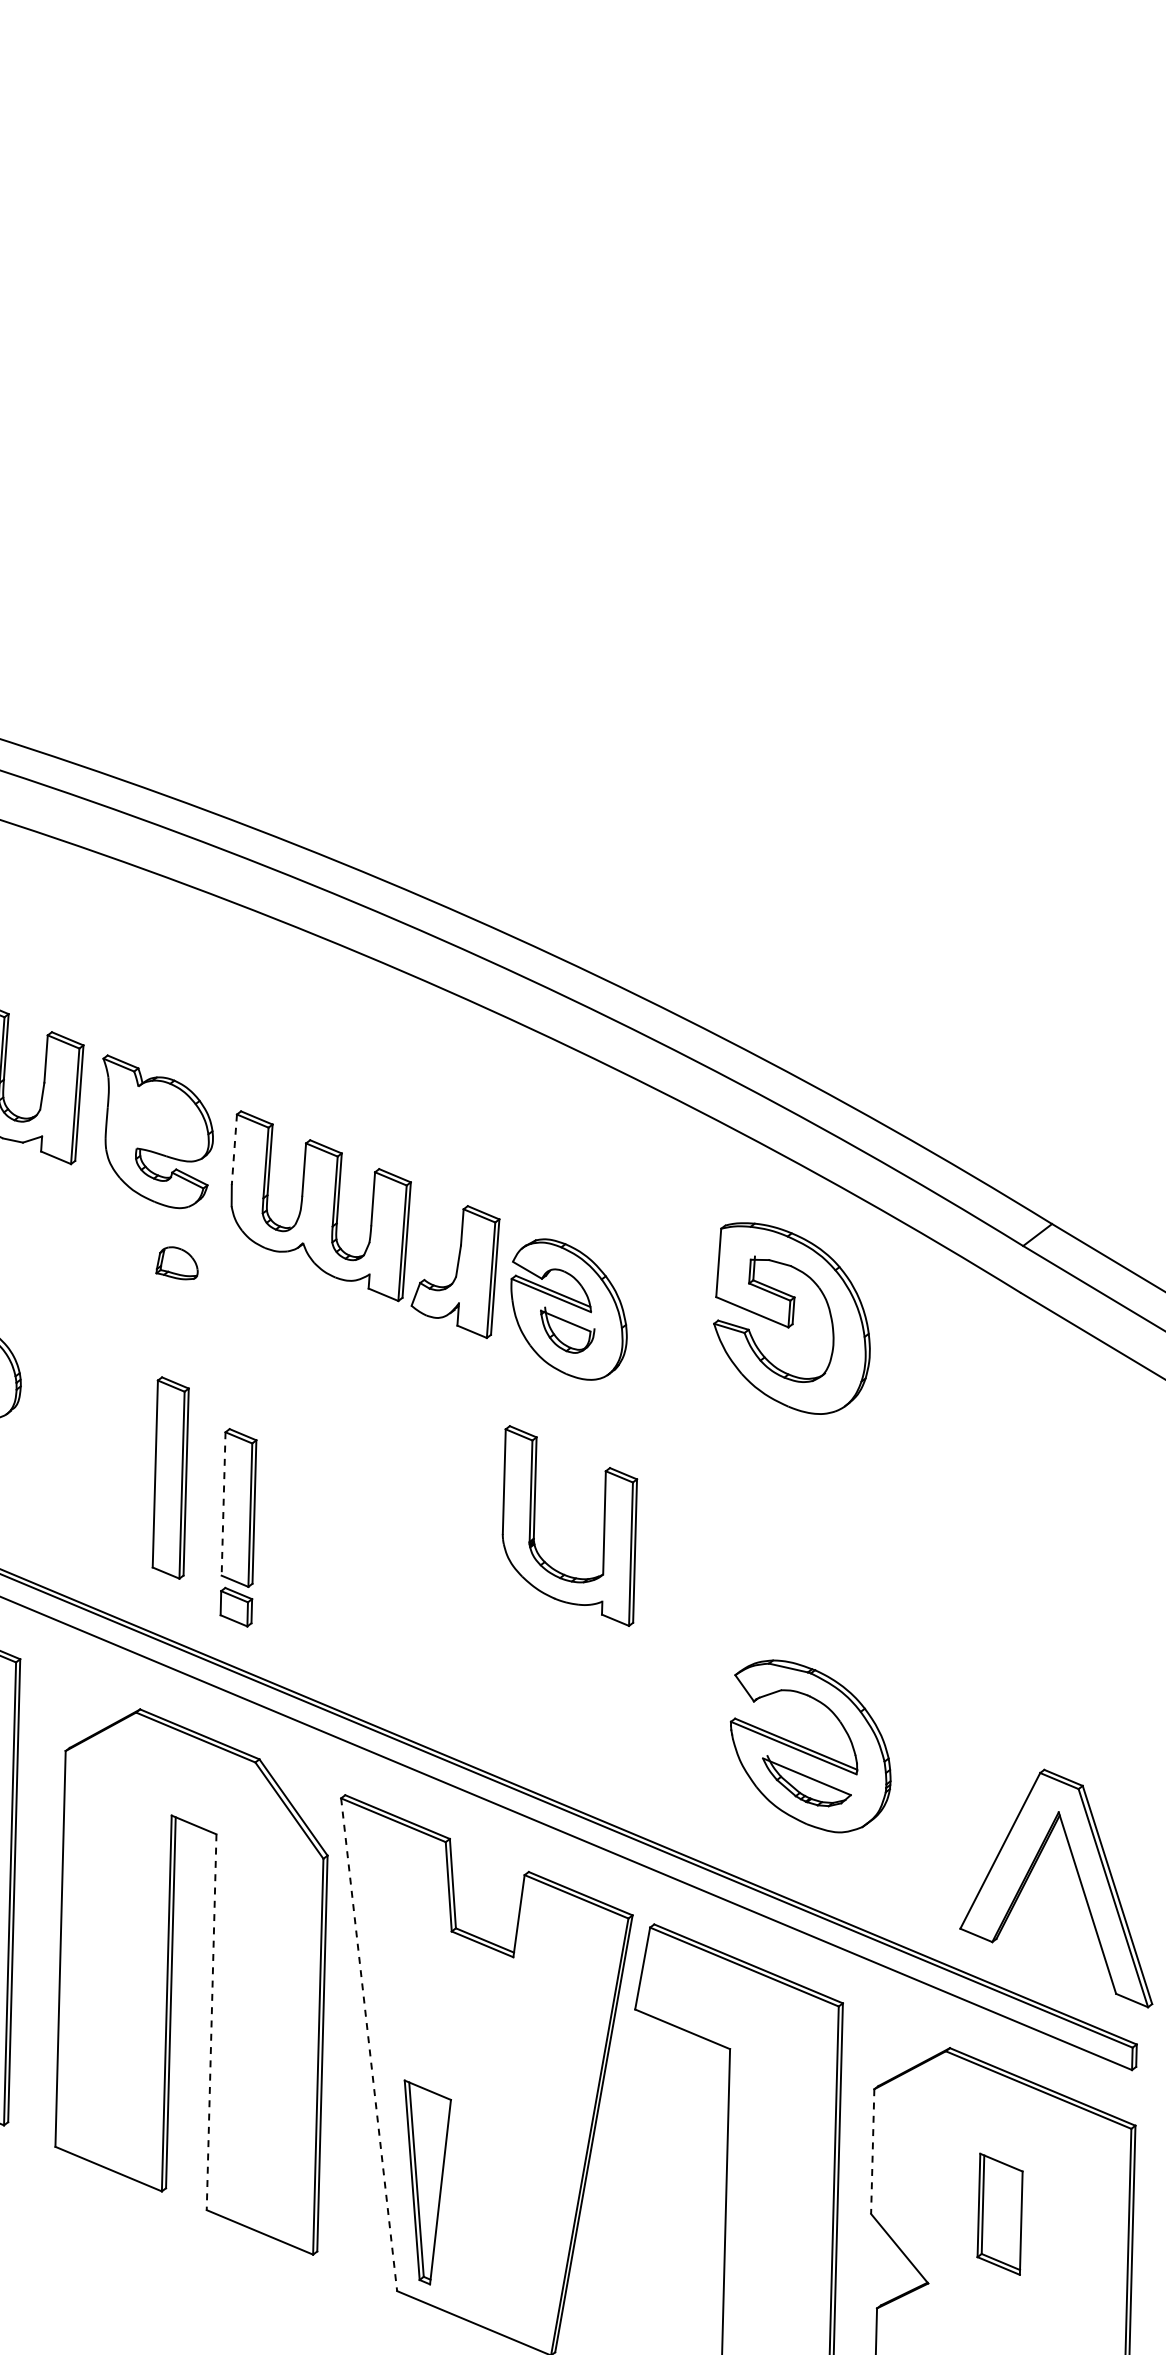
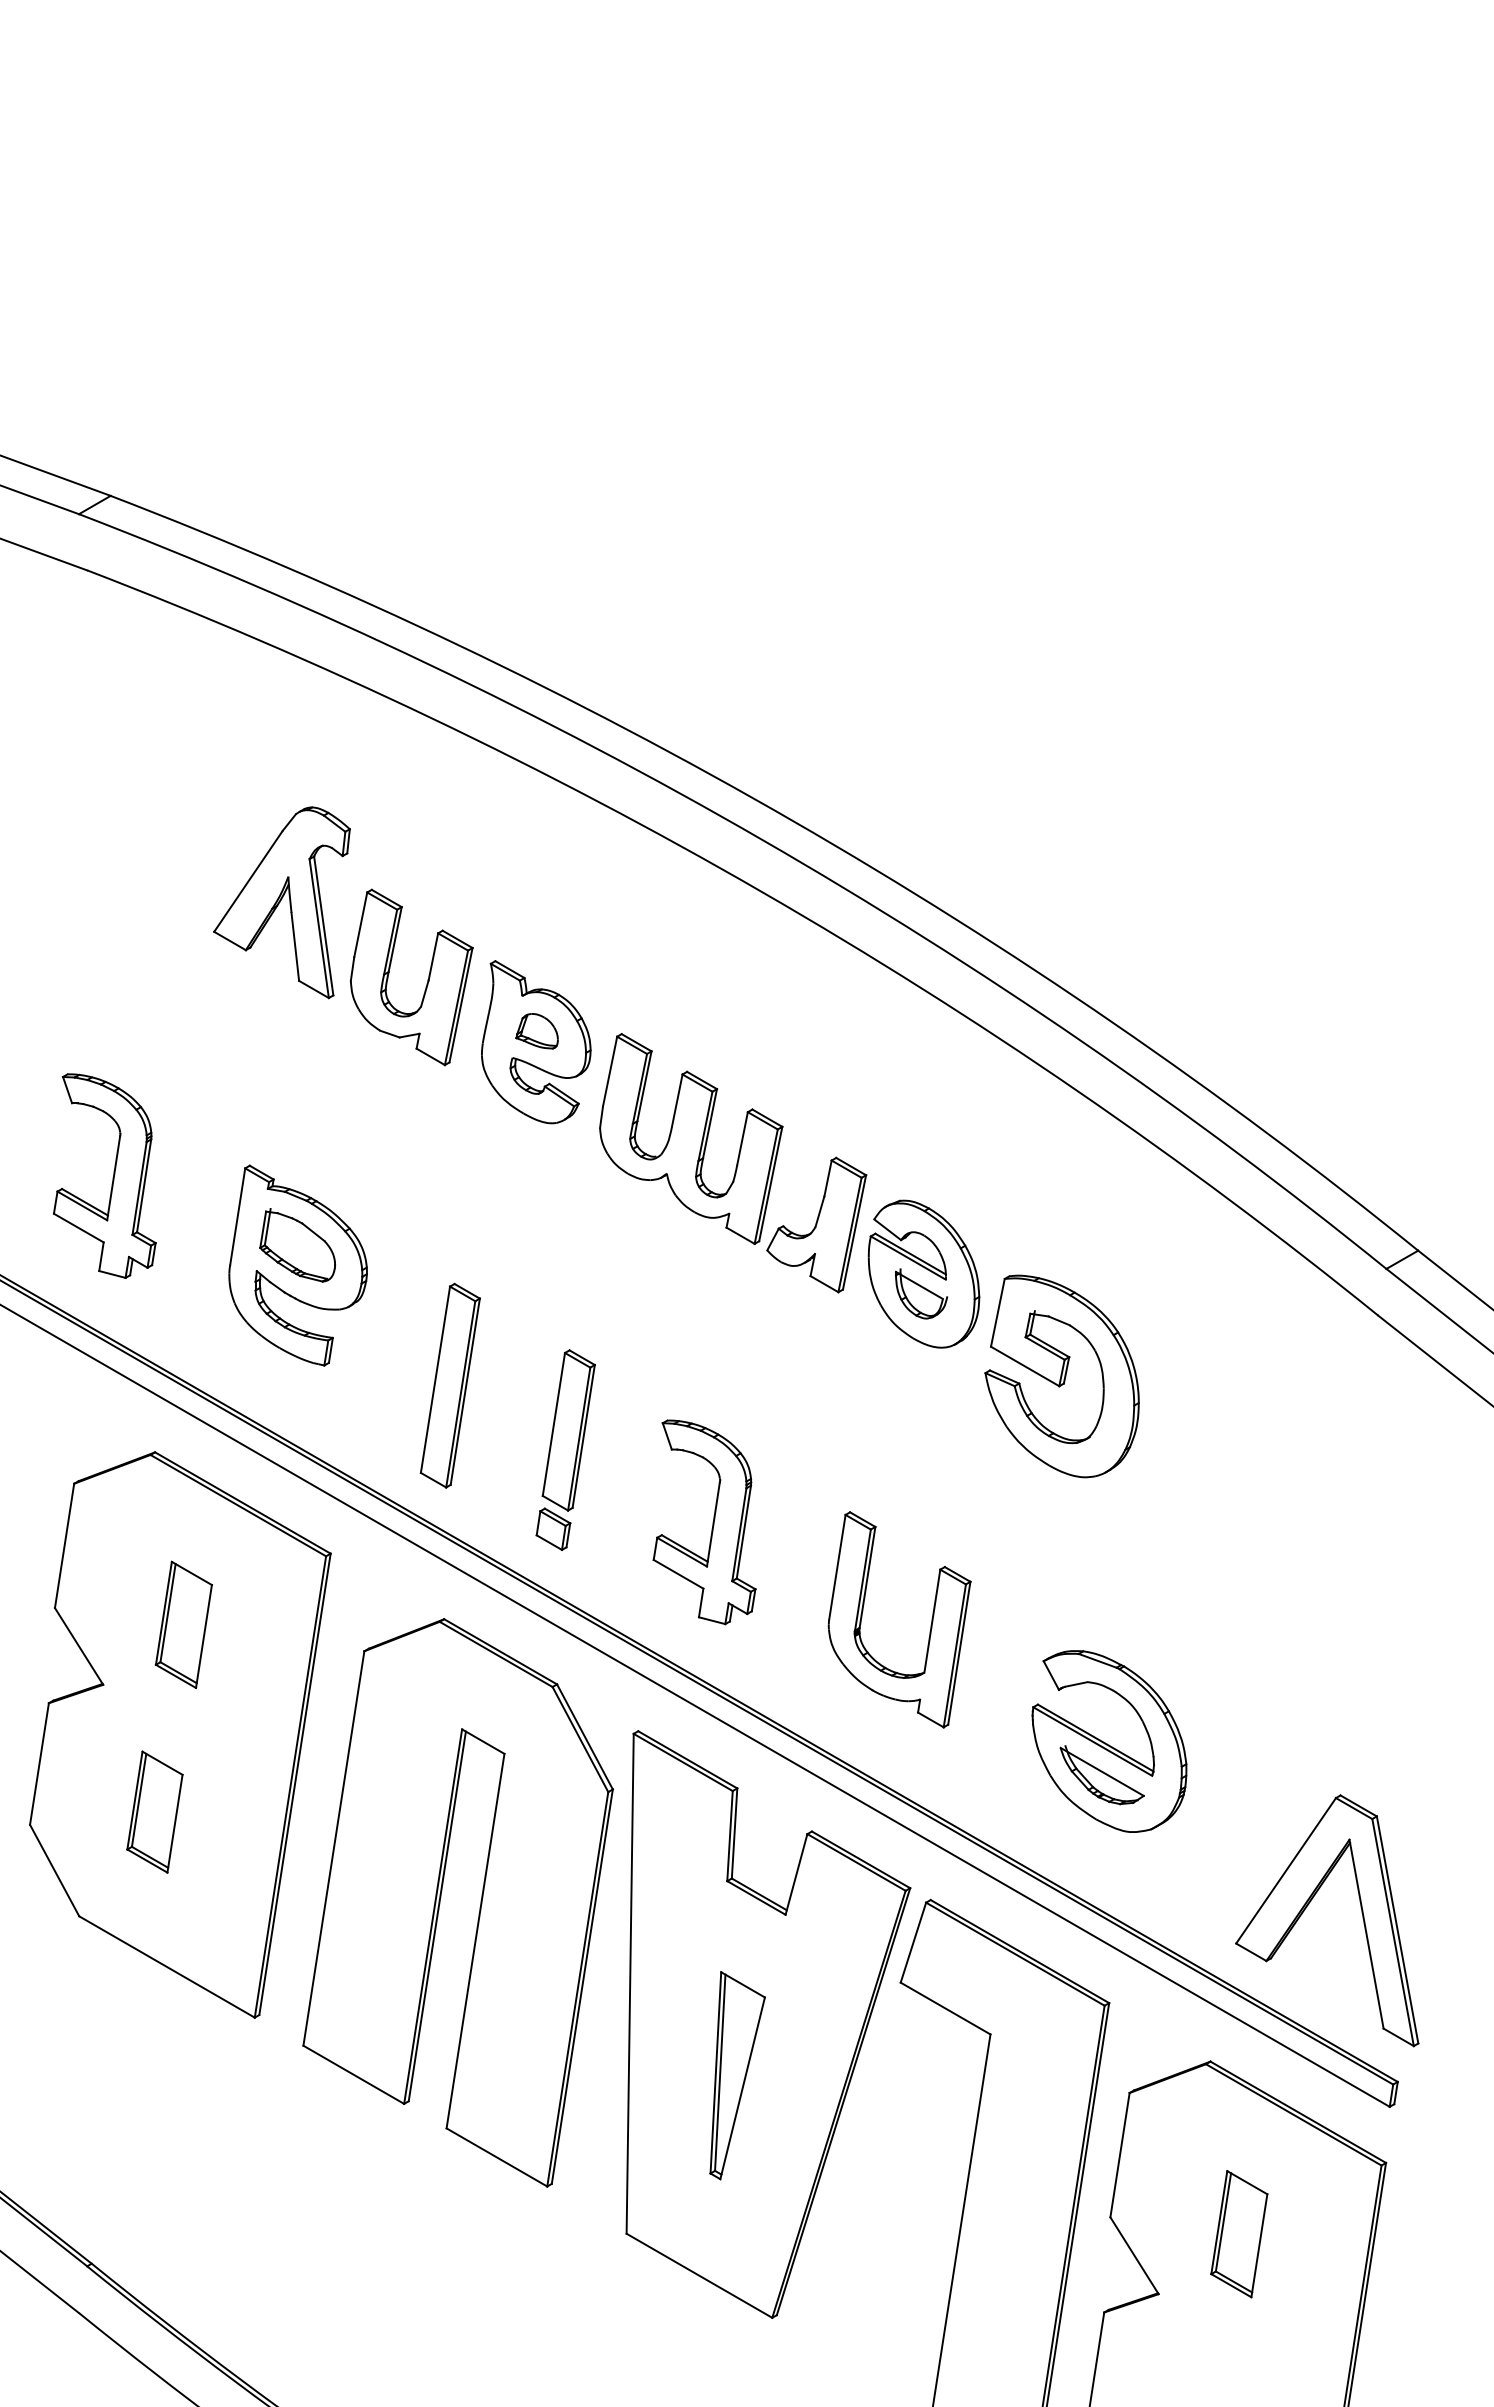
line: (234, 1149) -> (610, 1071), dashed -> solid
part: (175, 1264) -> (536, 1031), moved
part: (789, 1317) -> (1061, 1376), moved
part: (169, 1477) -> (449, 1385), moved
line: (223, 1504) -> (553, 1424), dashed -> solid
part: (603, 1527) -> (930, 1625), moved
part: (392, 1580) -> (712, 1522), added
line: (211, 2022) -> (475, 1941), dashed -> solid
line: (369, 2044) -> (630, 1983), dashed -> solid
line: (873, 2151) -> (1120, 2155), dashed -> solid
part: (433, 2180) -> (737, 2075), moved

